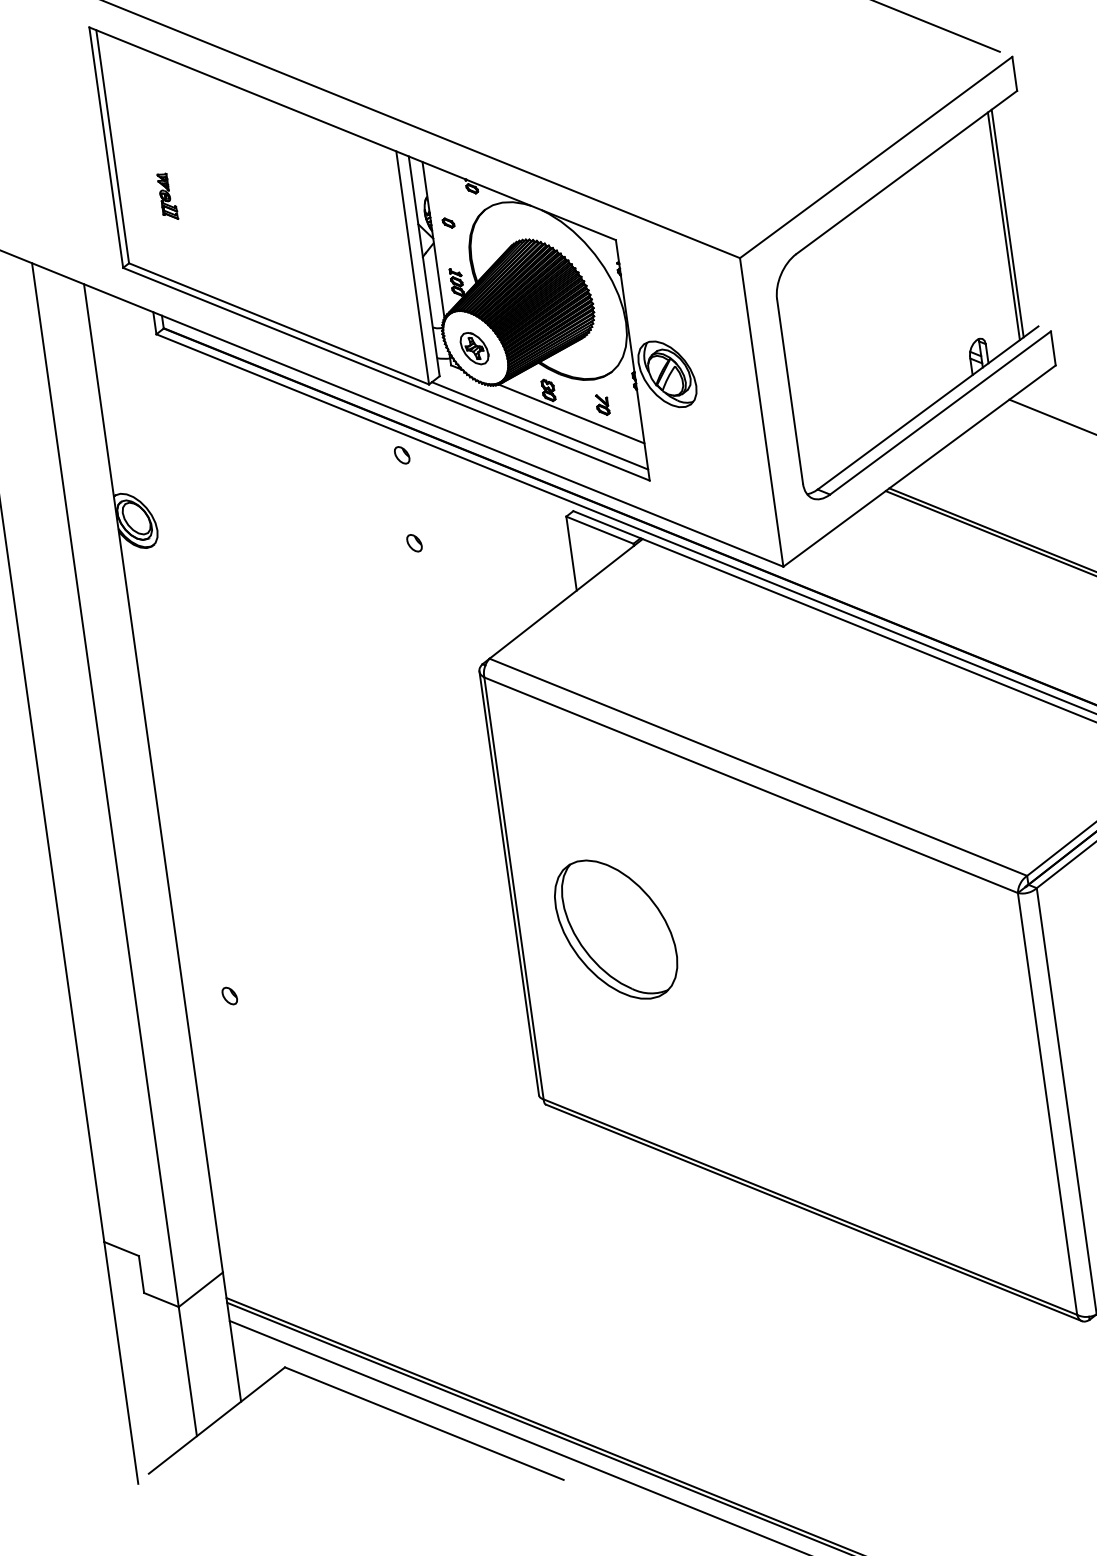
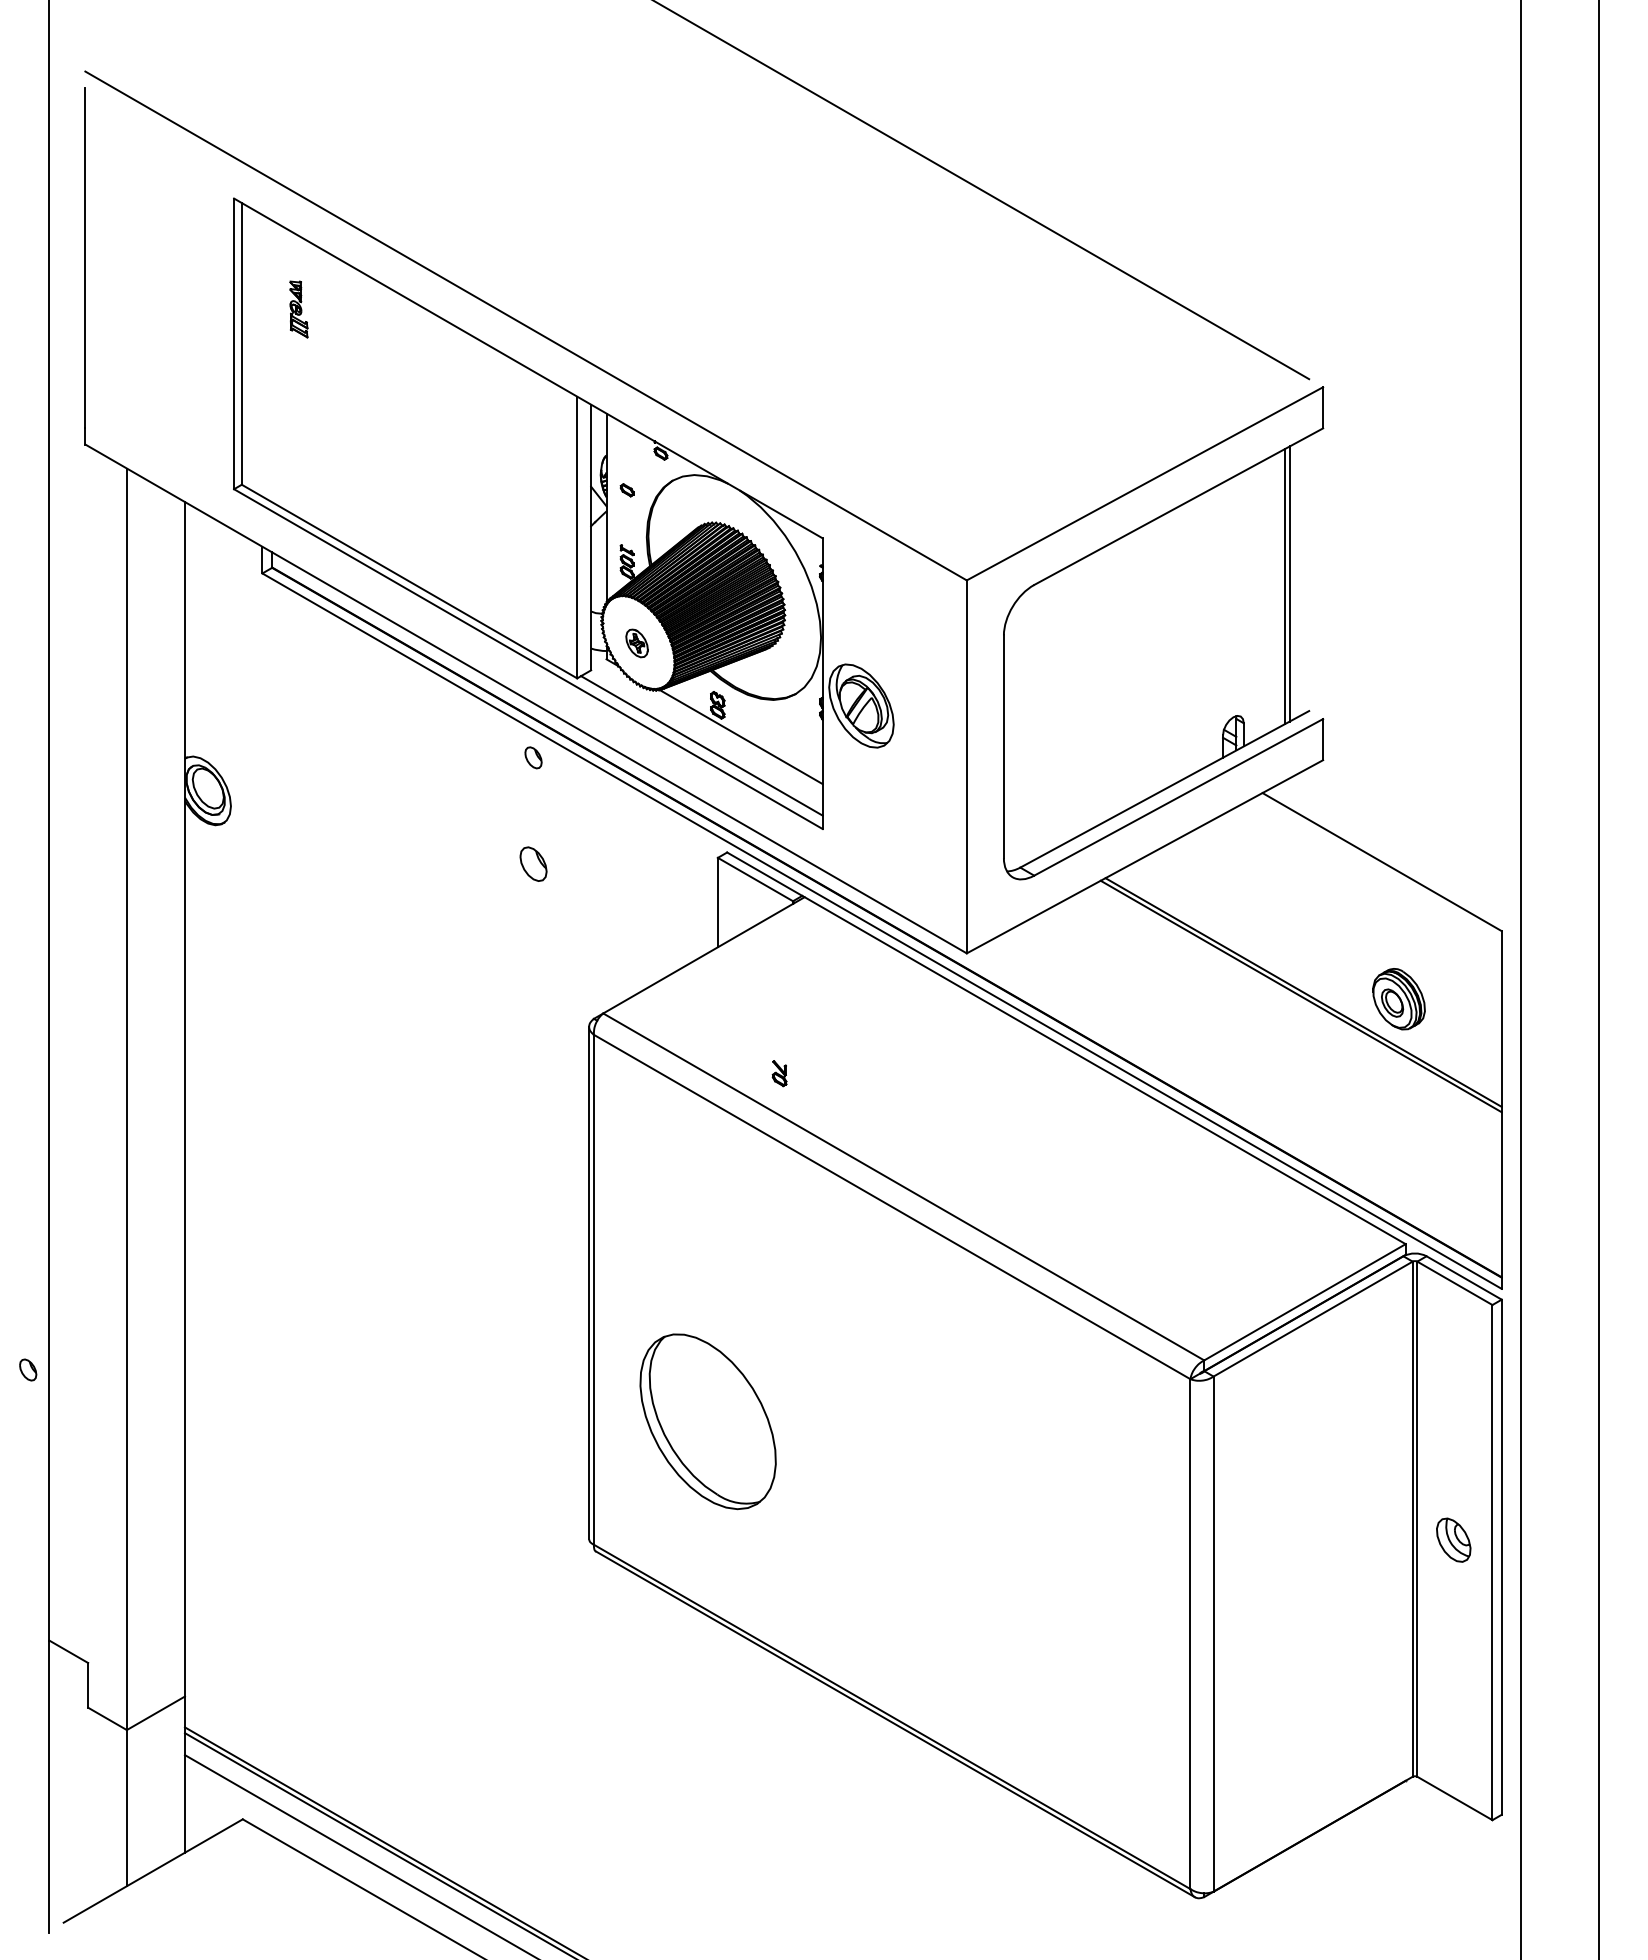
part: (167, 196) -> (298, 309), moved
part: (474, 348) -> (636, 643), size x0.7
part: (602, 404) -> (779, 1073), moved
part: (414, 542) -> (533, 863), size x1.6
part: (615, 929) -> (707, 1421), moved
part: (230, 995) -> (28, 1369), moved

